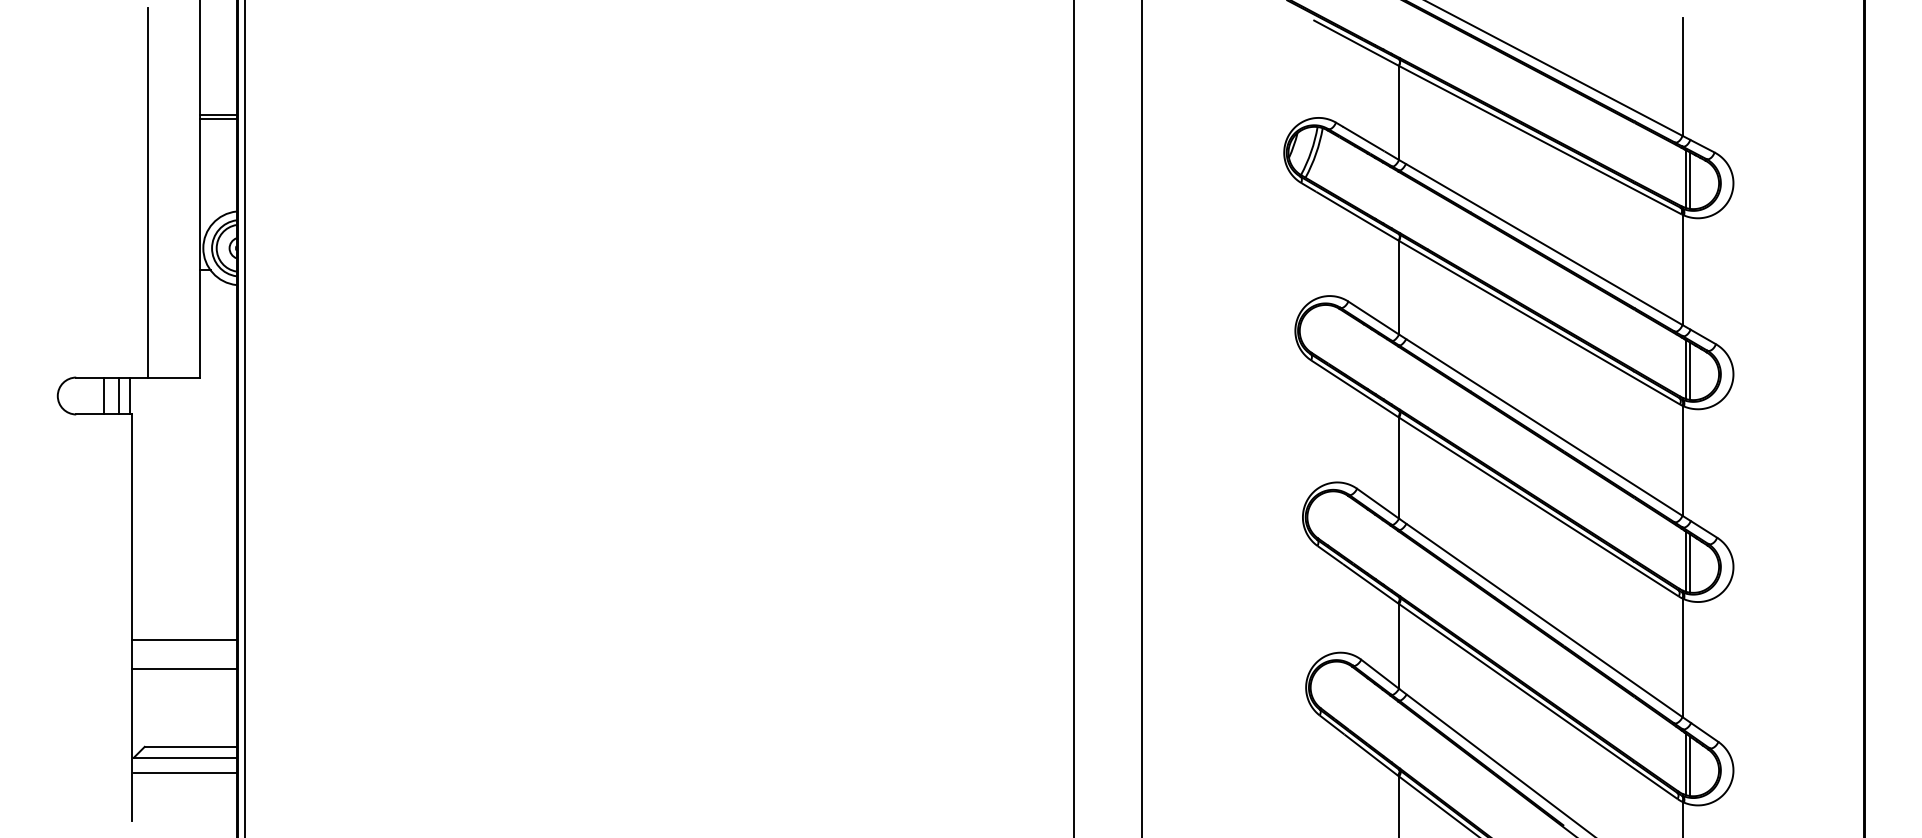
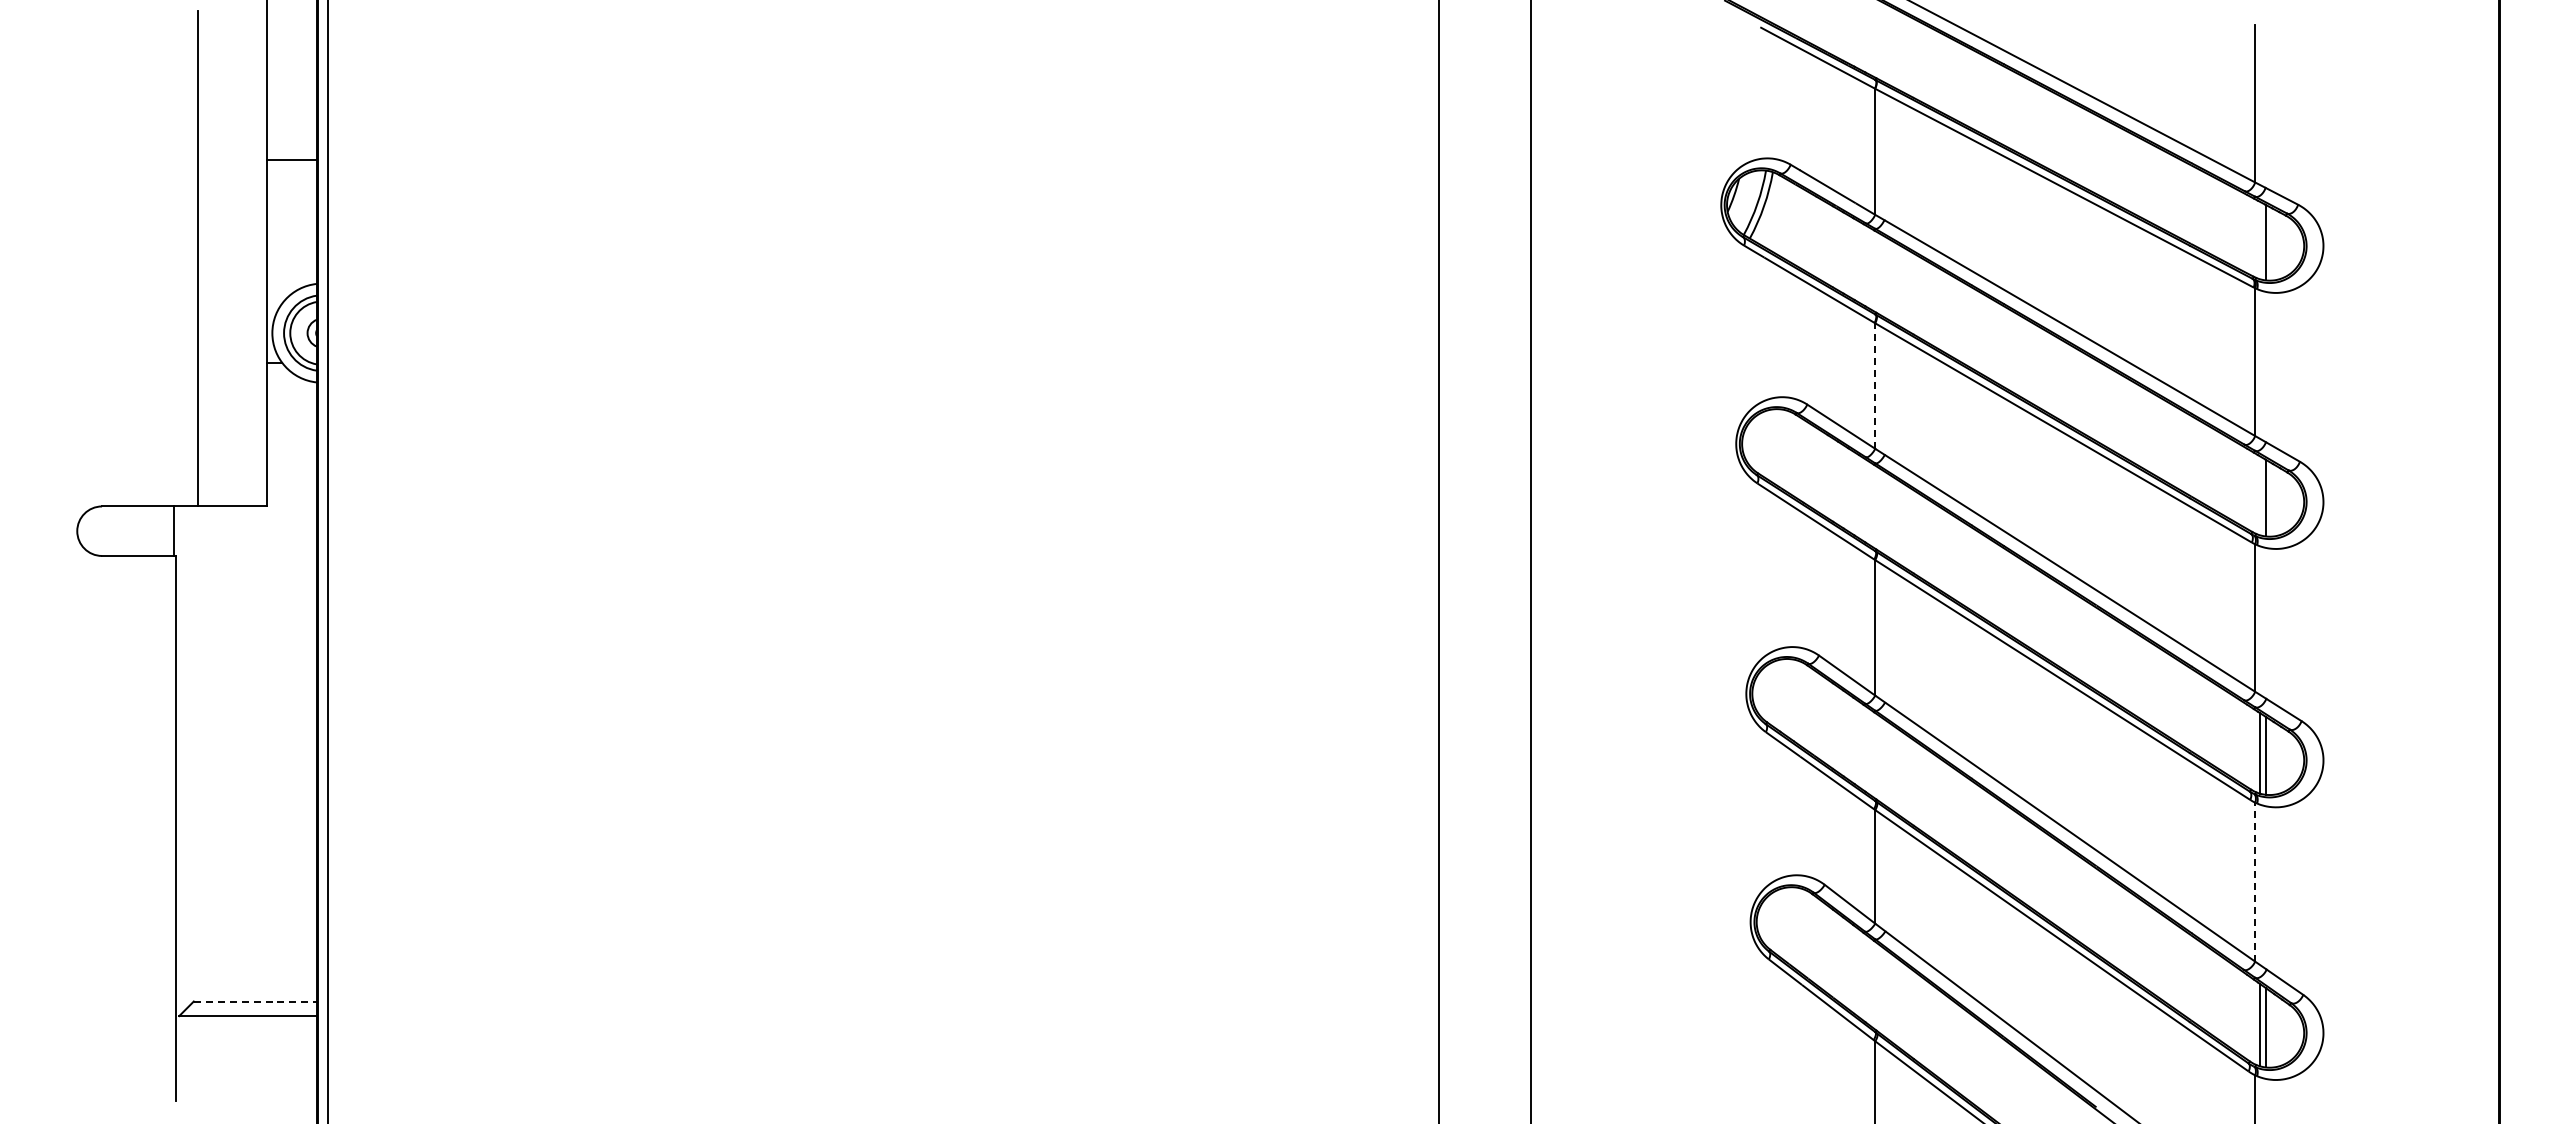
line: (217, 115) -> (291, 154), removed
line: (1686, 179) -> (2260, 240), removed
line: (1399, 288) -> (1875, 386), solid -> dashed
line: (1686, 369) -> (2260, 495), removed
line: (104, 395) -> (139, 530), removed
line: (119, 395) -> (159, 530), removed
line: (184, 639) -> (246, 857), removed
line: (1682, 657) -> (2255, 881), solid -> dashed
line: (184, 669) -> (246, 897), removed
line: (190, 746) -> (255, 1001), solid -> dashed
line: (184, 772) -> (247, 1035), removed

